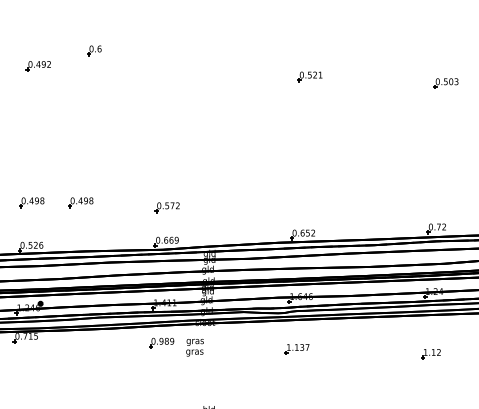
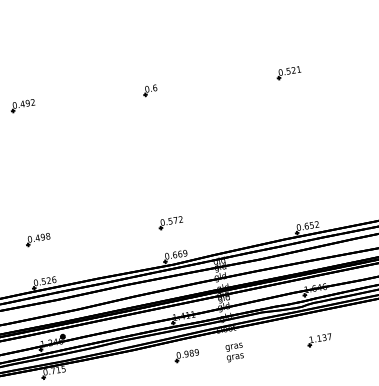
part: (94, 50) -> (150, 90), moved
part: (80, 202) -> (85, 231), removed
text: (194, 347) -> (234, 352), moved

